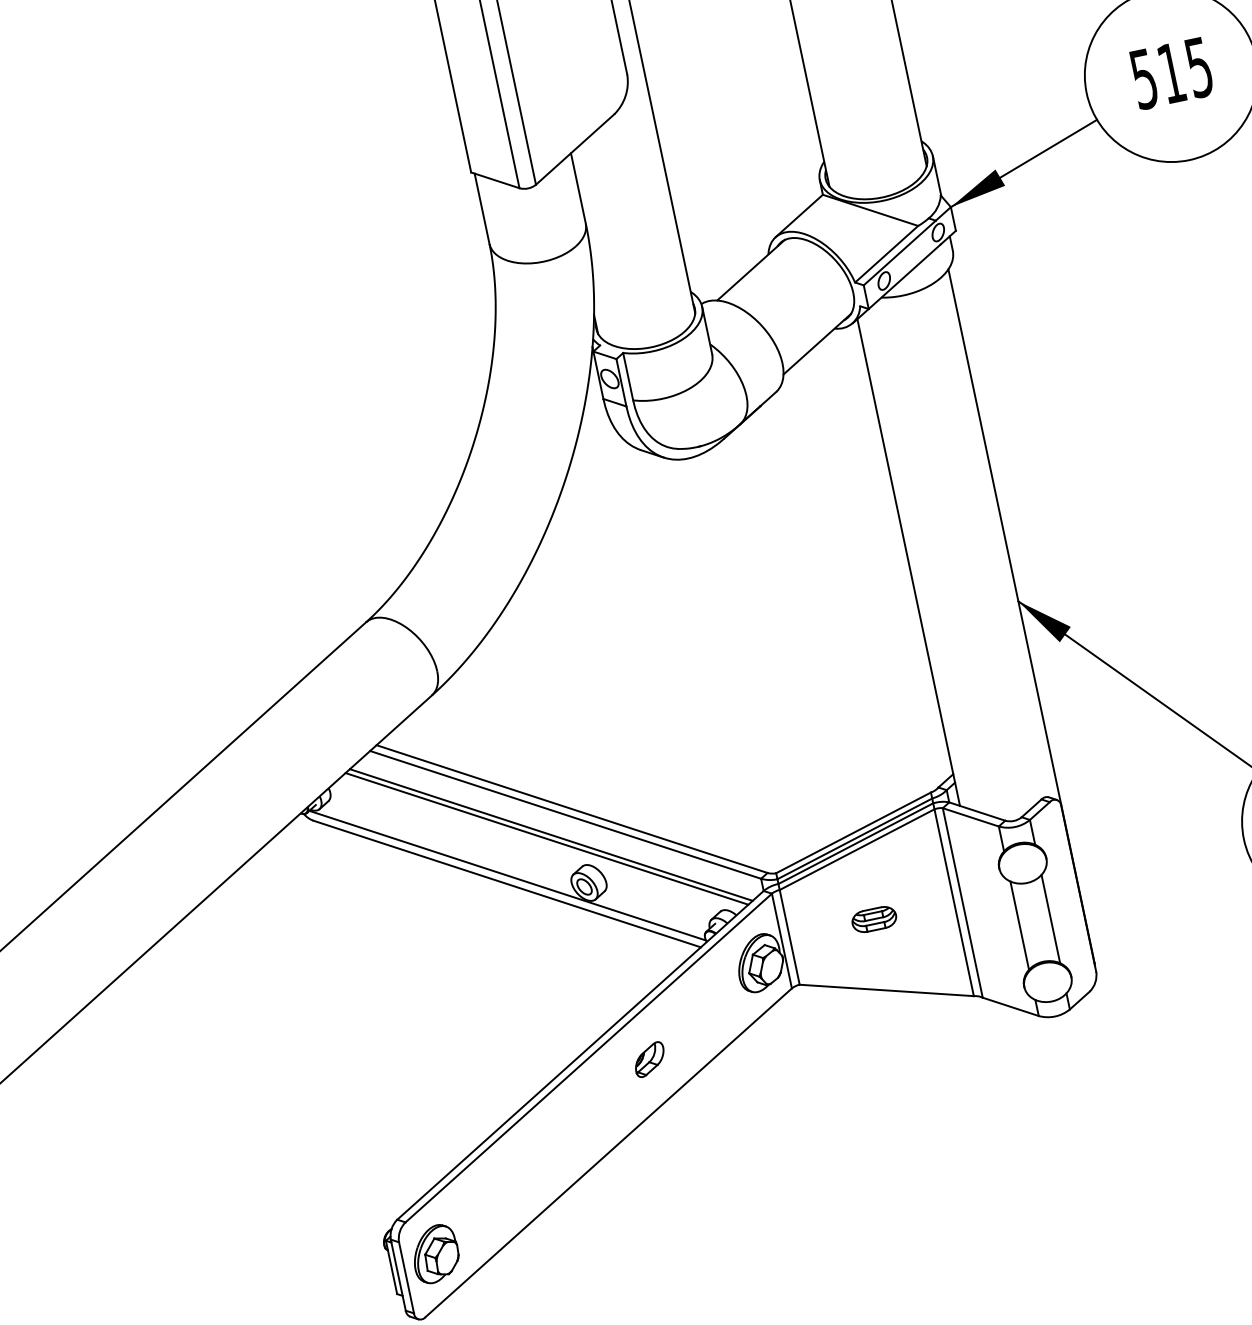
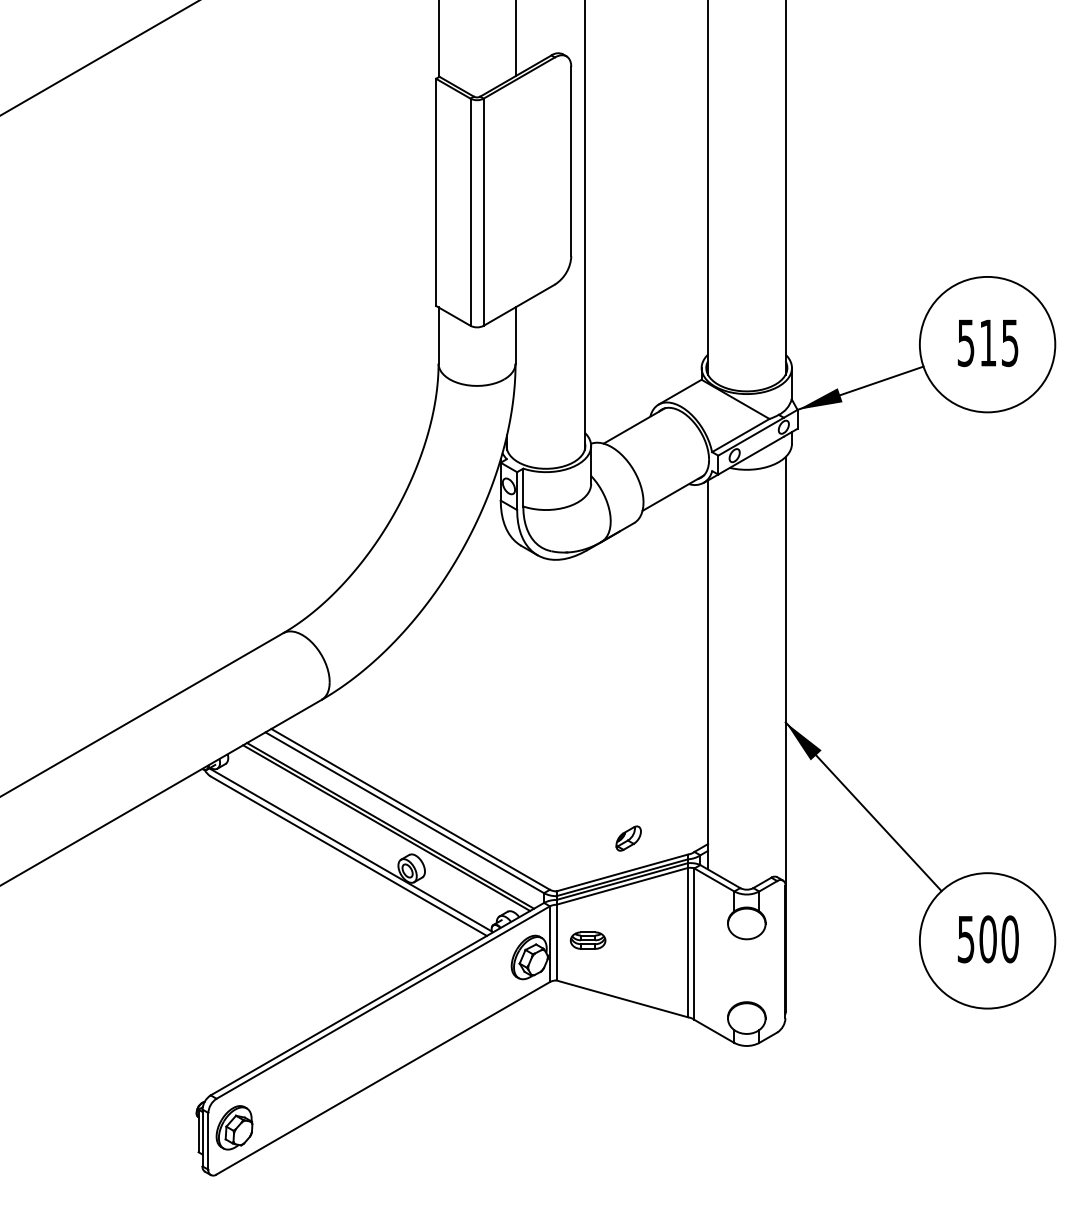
line: (1051, 918) -> (759, 970), removed
part: (873, 919) -> (587, 940), moved
line: (1019, 925) -> (734, 970), removed
part: (649, 1059) -> (628, 838), moved

